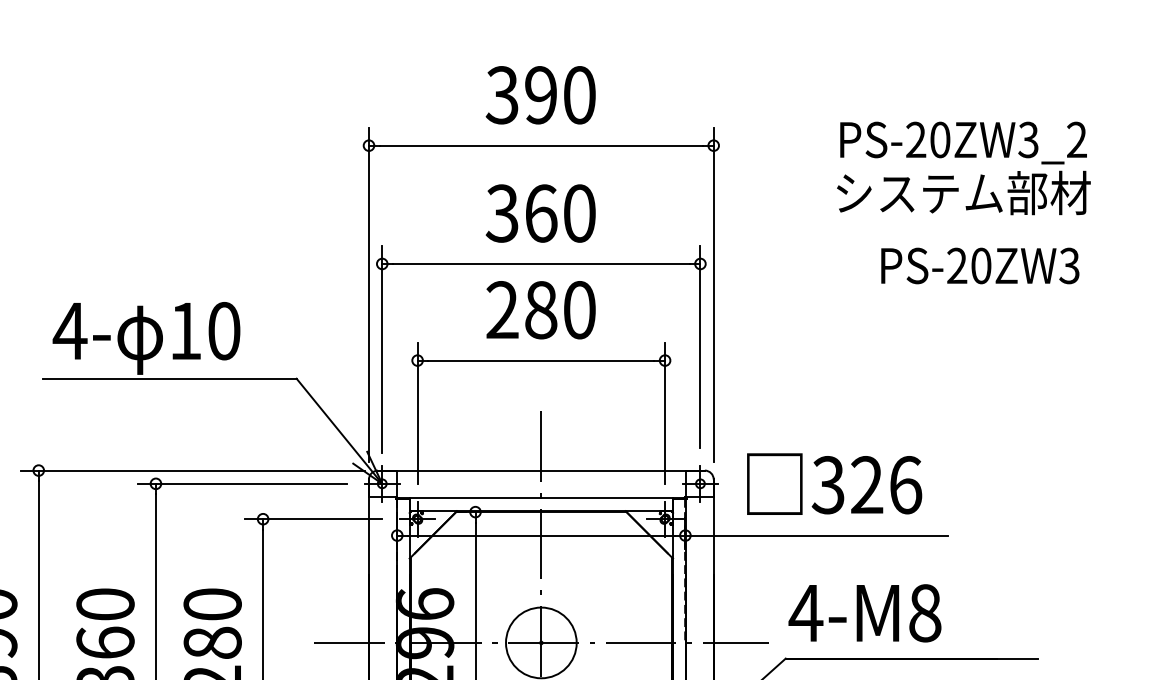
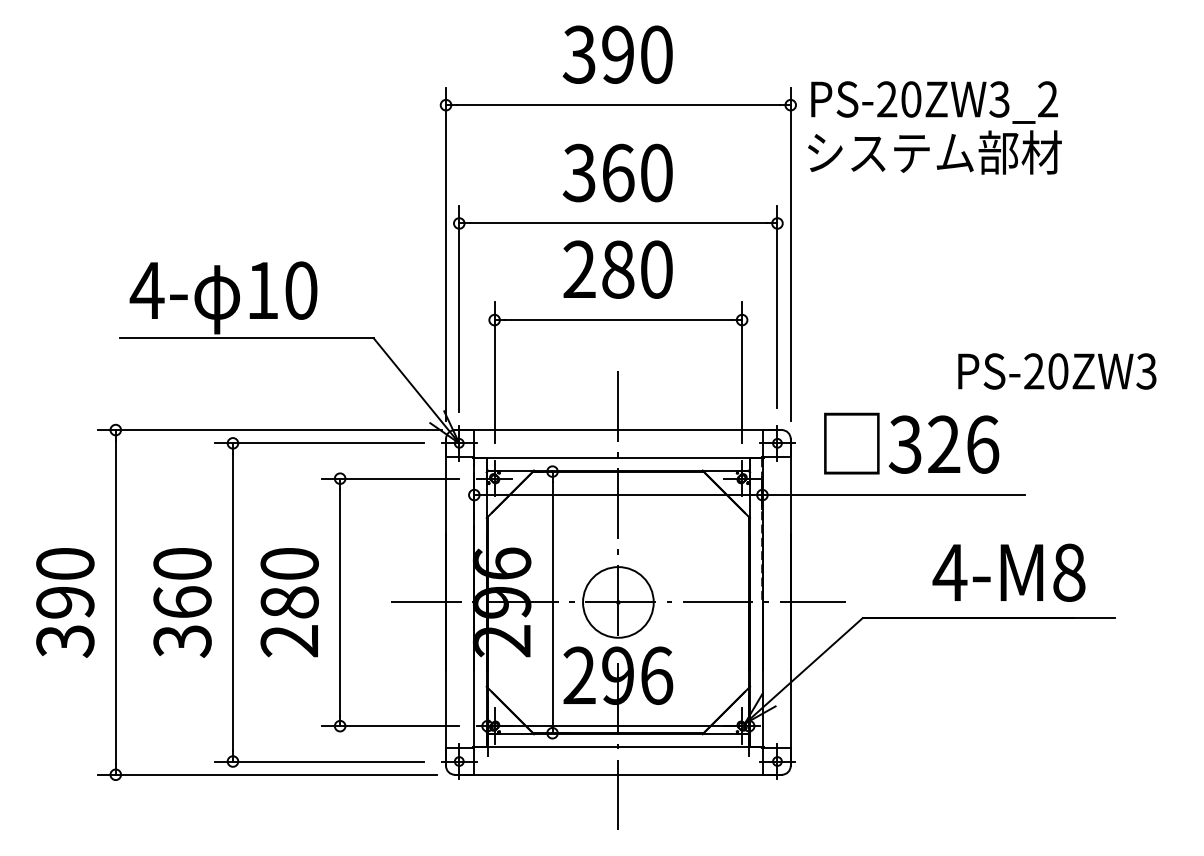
text: (963, 168) -> (934, 127), moved
text: (980, 266) -> (1057, 371), moved
text: (864, 613) -> (1008, 572), moved

